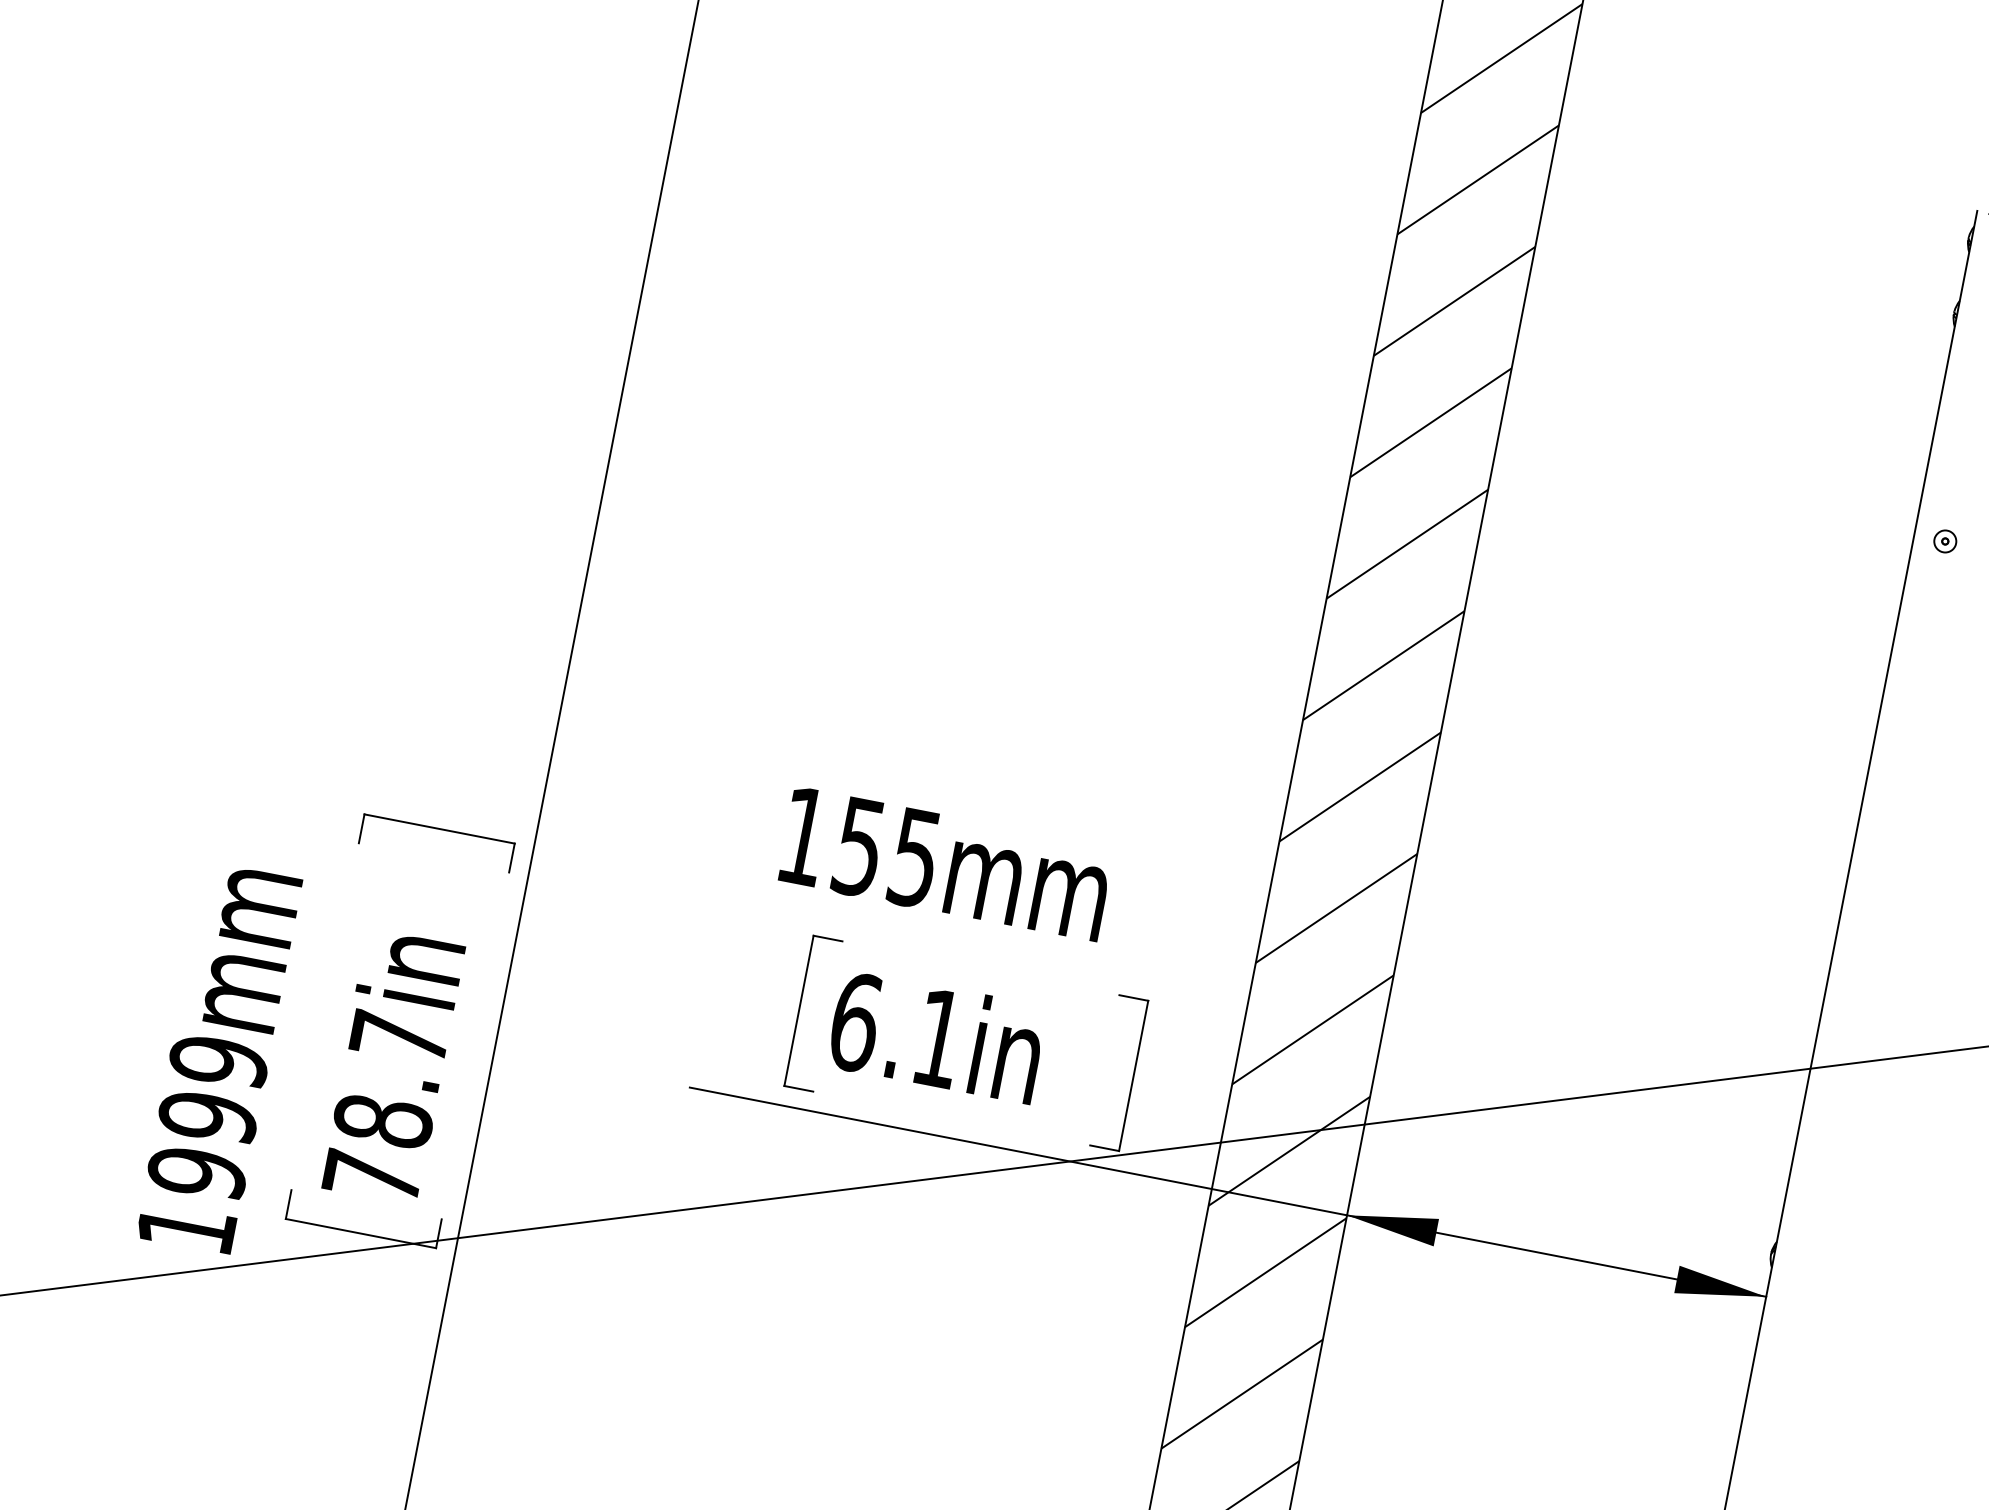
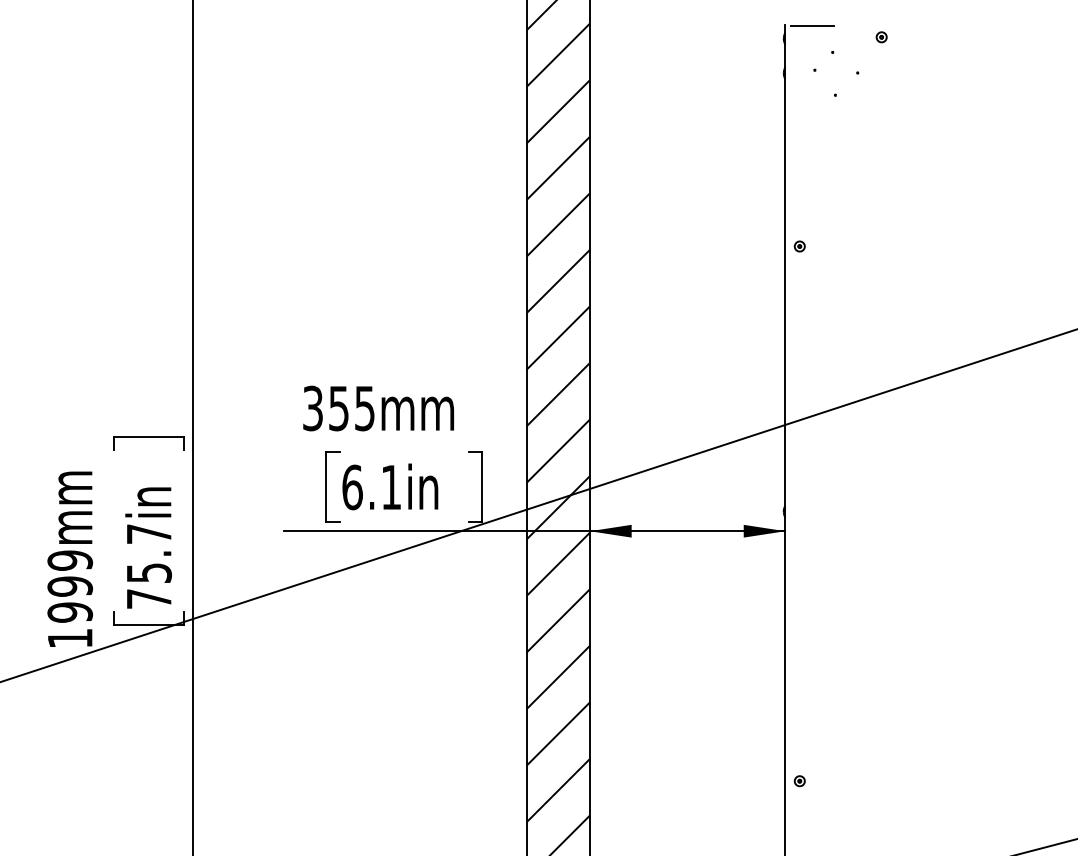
part: (1944, 541) -> (799, 246), moved
text: (802, 836) -> (312, 408), 155mm -> 355mm
text: (382, 1119) -> (148, 572), 78.7in -> 75.7in

